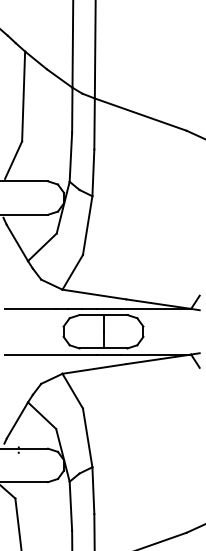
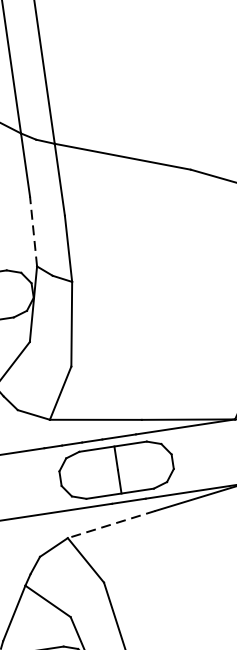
line: (70, 157) -> (33, 232), solid -> dashed
line: (93, 369) -> (110, 525), solid -> dashed

